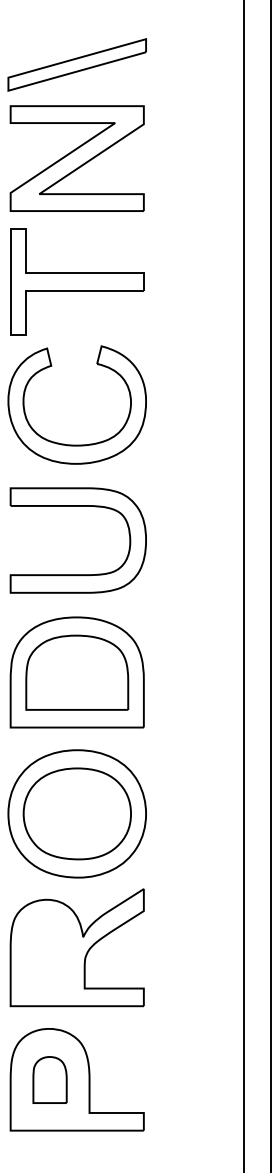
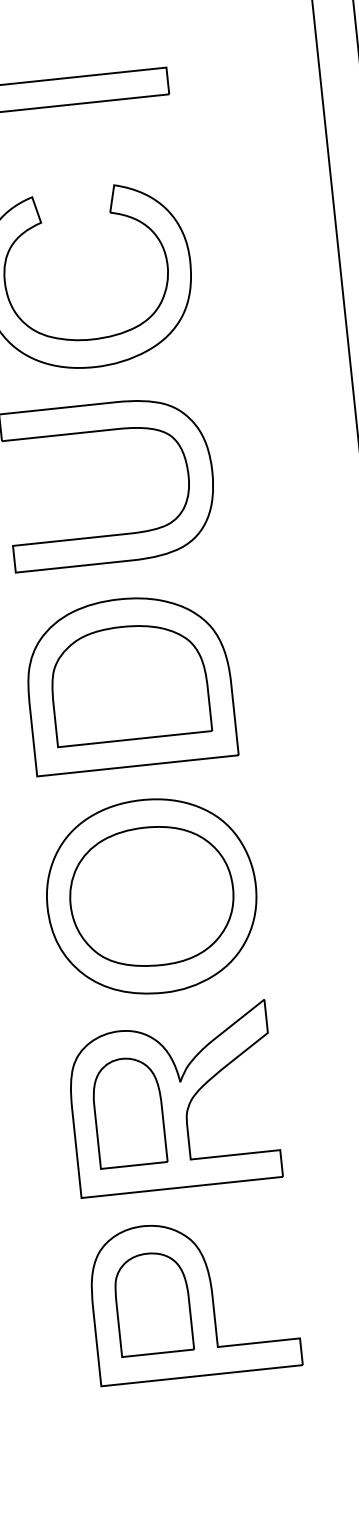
part: (47, 953) -> (128, 1112), added
part: (49, 1079) -> (151, 1302), size x1.43

